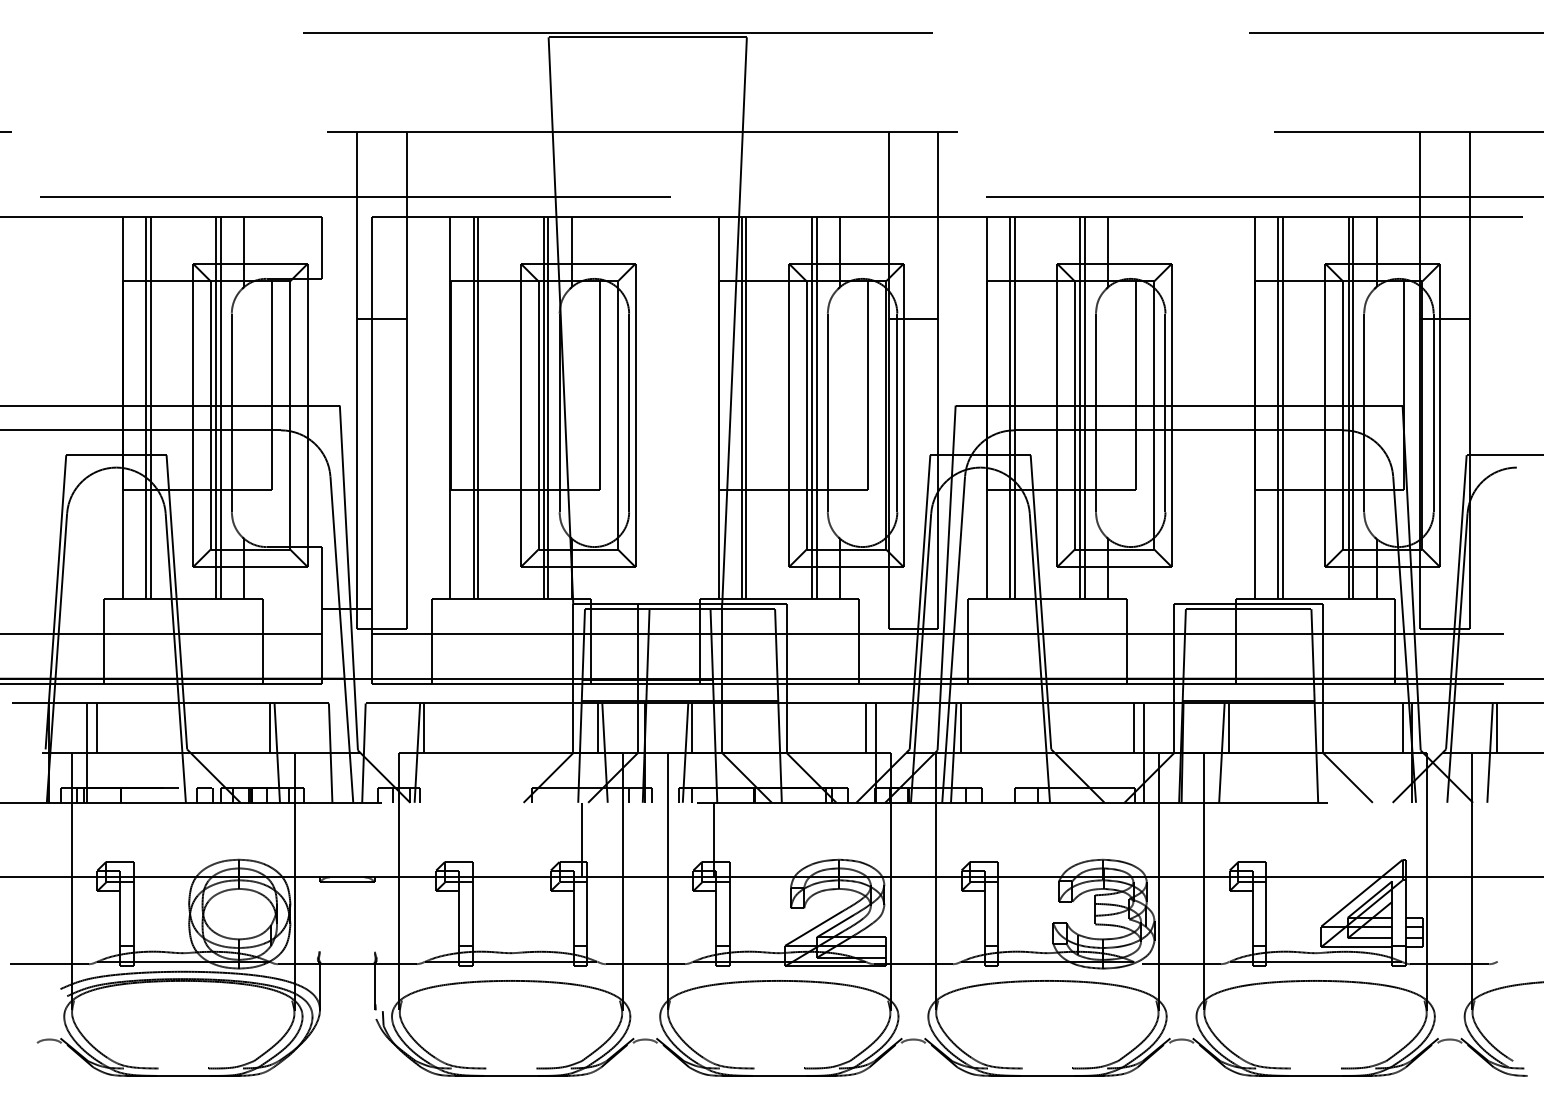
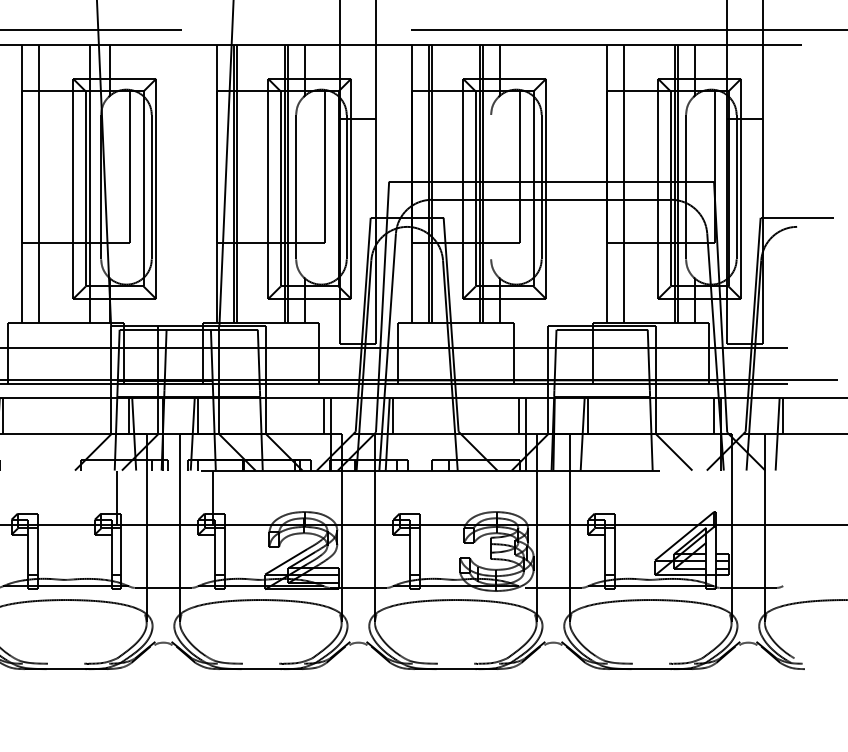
line: (478, 407) -> (42, 183), removed
line: (548, 407) -> (93, 183), removed
line: (1282, 407) -> (626, 183), removed
line: (1095, 412) -> (490, 186), removed

